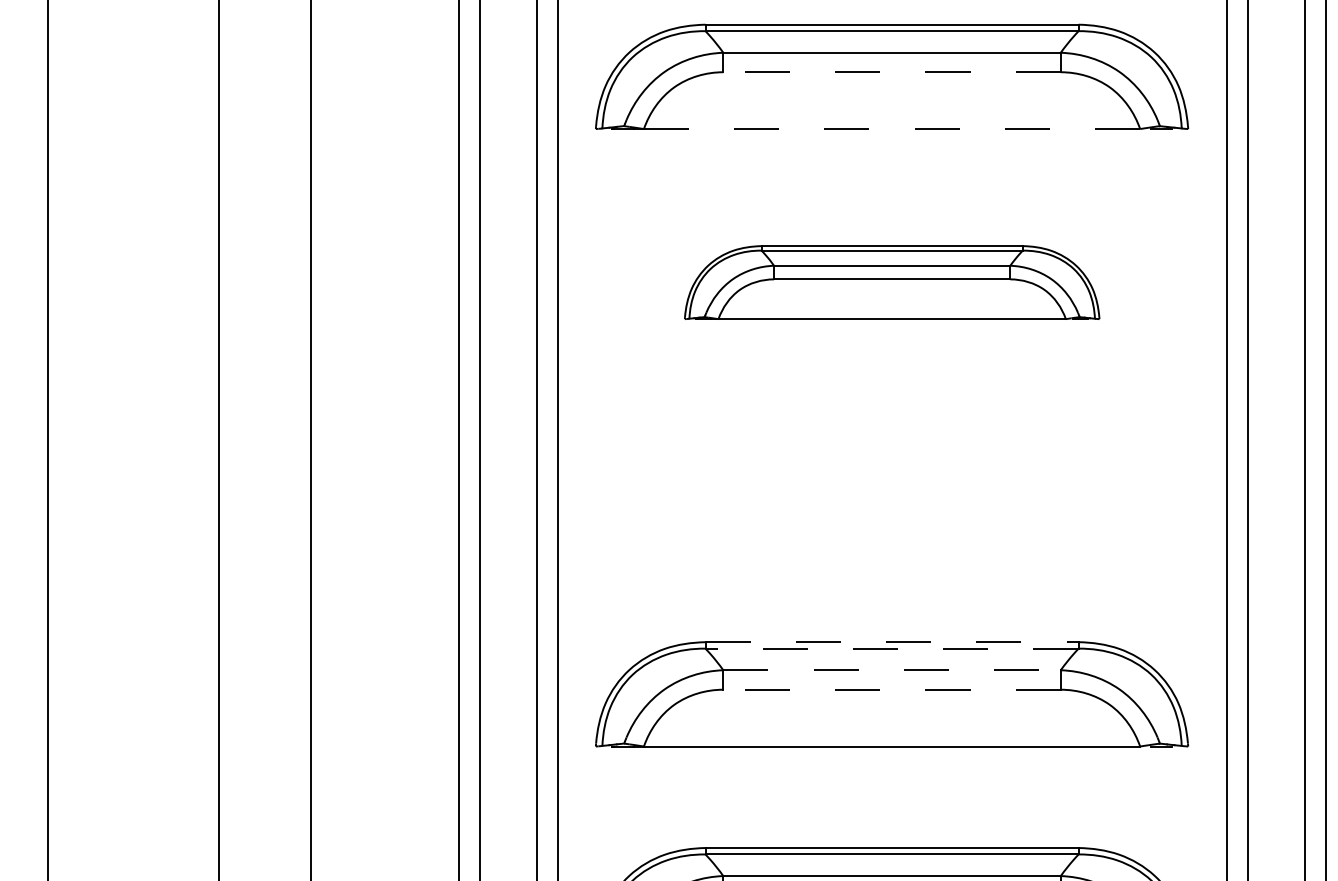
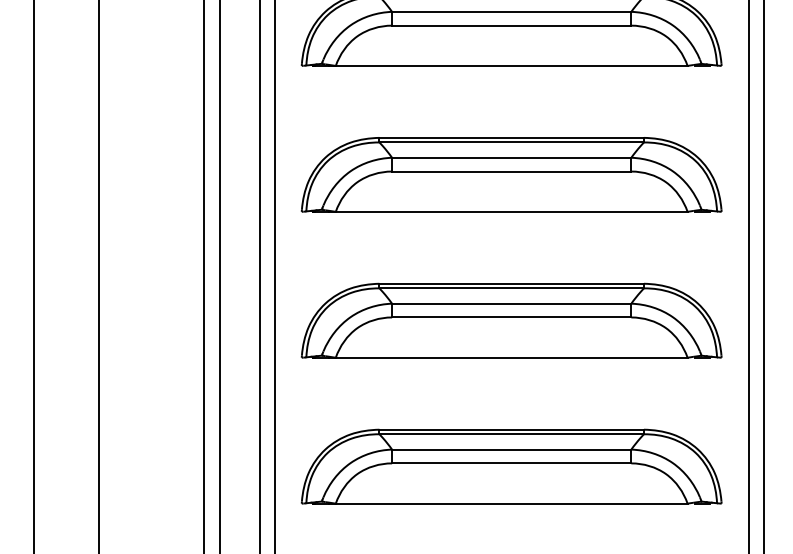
line: (892, 72) -> (512, 25), dashed -> solid
line: (891, 129) -> (511, 66), dashed -> solid
part: (892, 282) -> (512, 174), size x1.43
part: (891, 488) -> (511, 320), added
line: (892, 642) -> (512, 429), dashed -> solid
line: (892, 648) -> (512, 434), dashed -> solid
line: (892, 670) -> (512, 449), dashed -> solid
line: (892, 689) -> (512, 463), dashed -> solid

